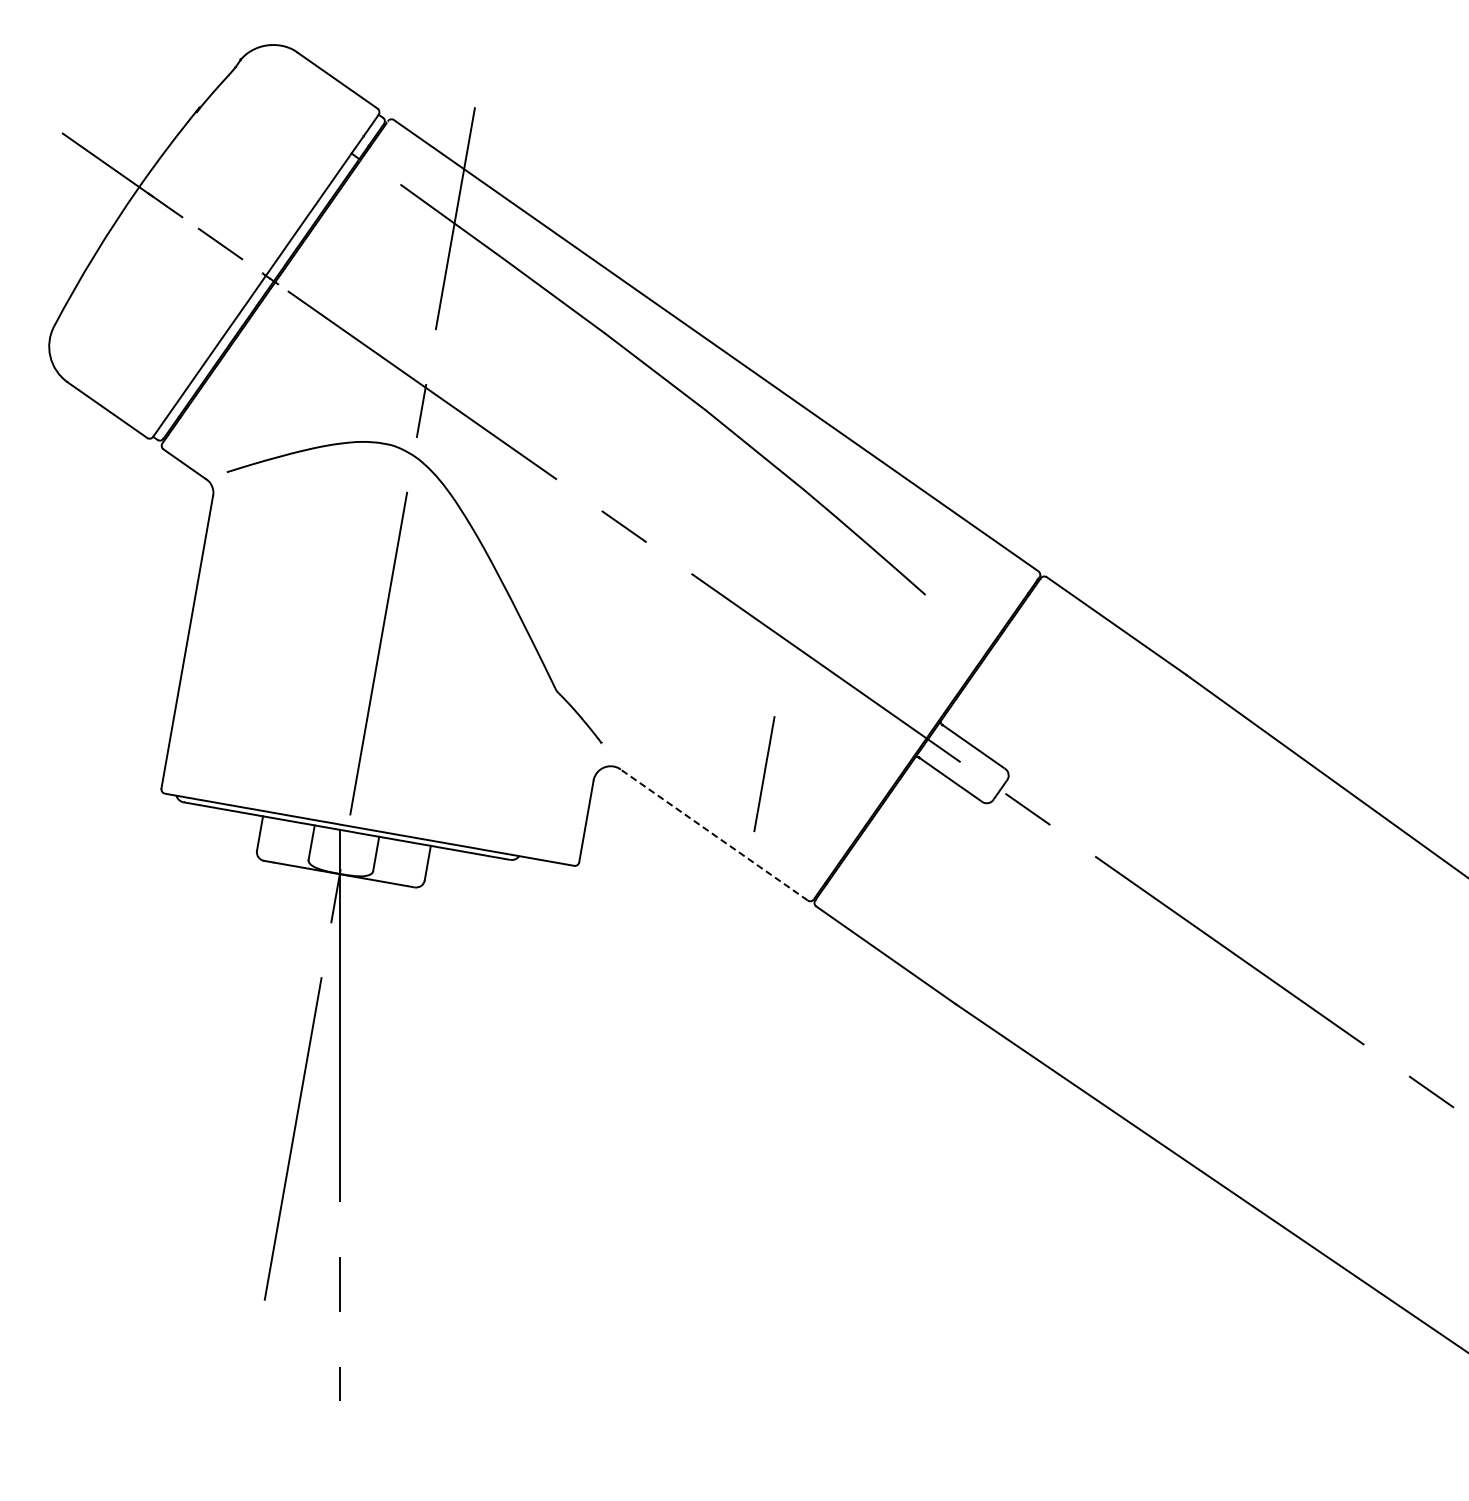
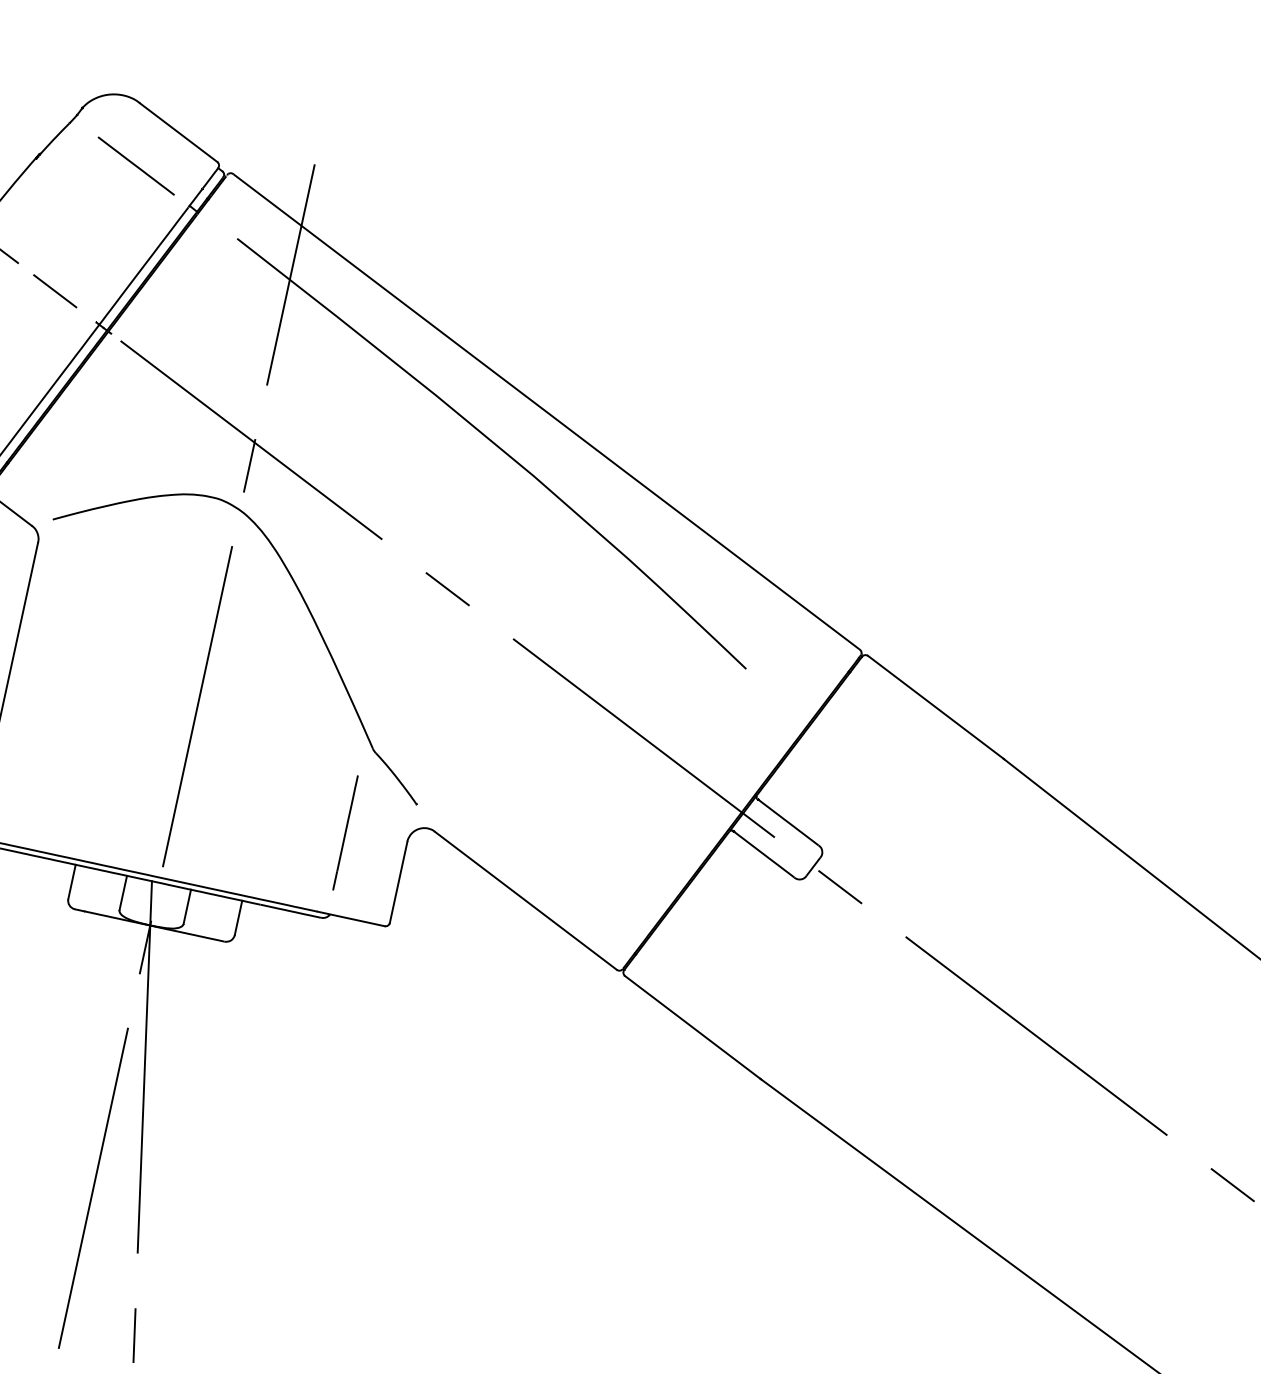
line: (296, 115) -> (136, 165), added
line: (764, 774) -> (345, 833), moved
line: (713, 834) -> (525, 900), dashed -> solid

